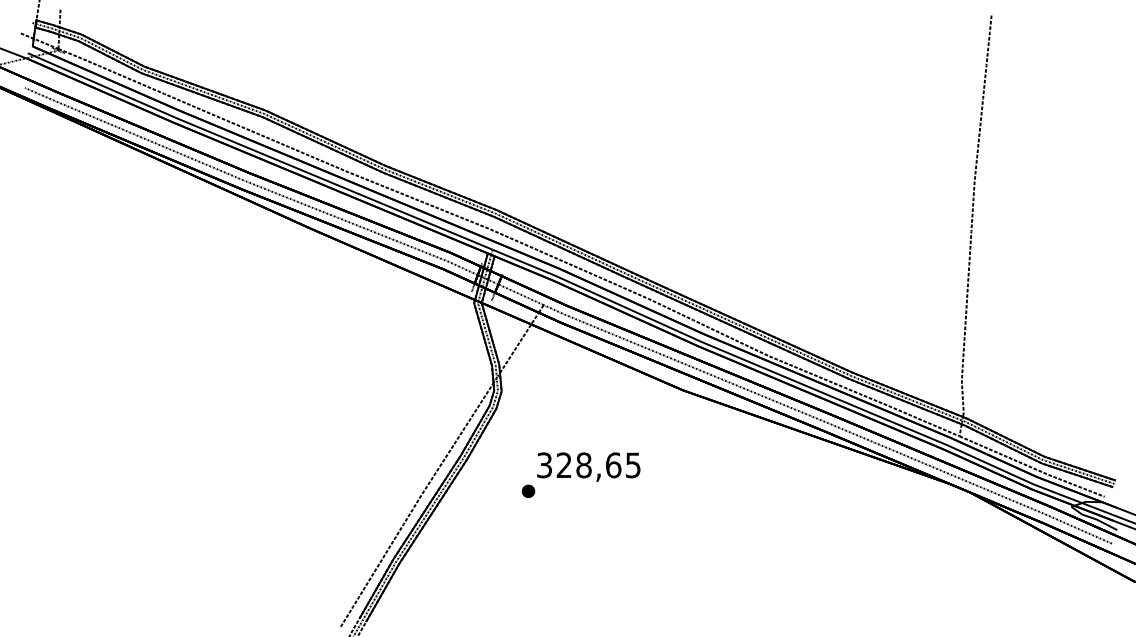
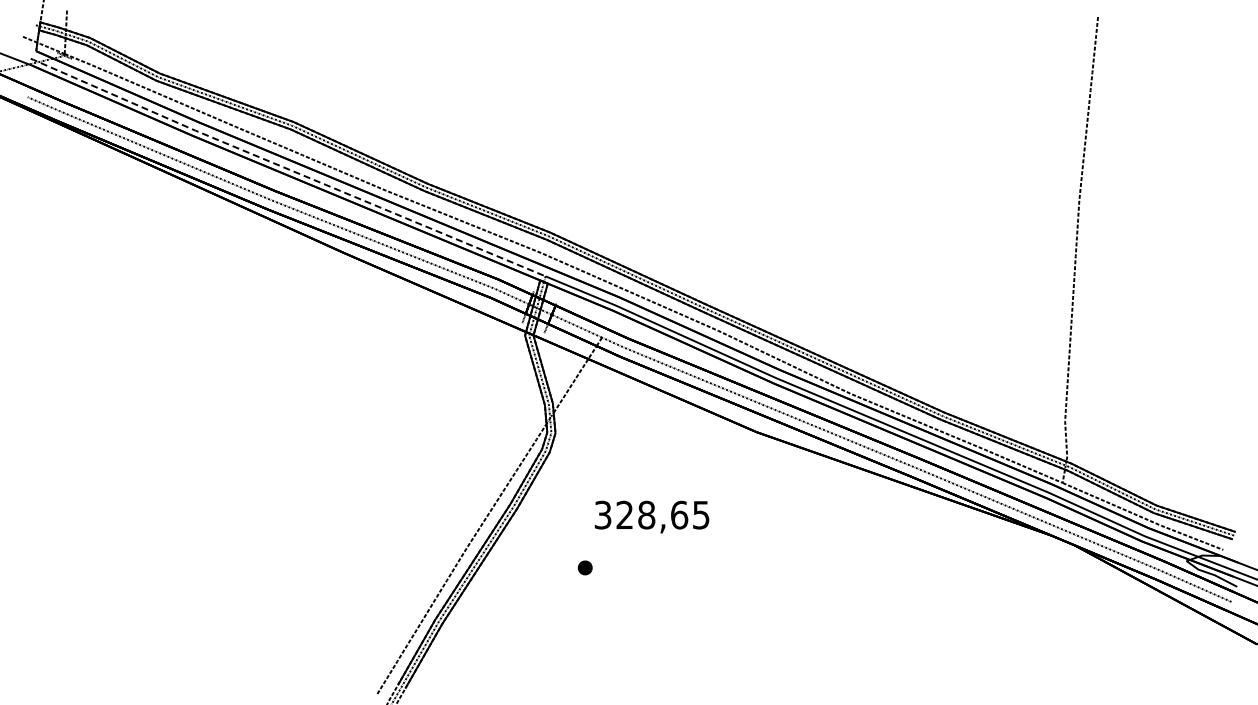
line: (258, 152) -> (286, 168), solid -> dashed
part: (527, 490) -> (584, 567), moved

